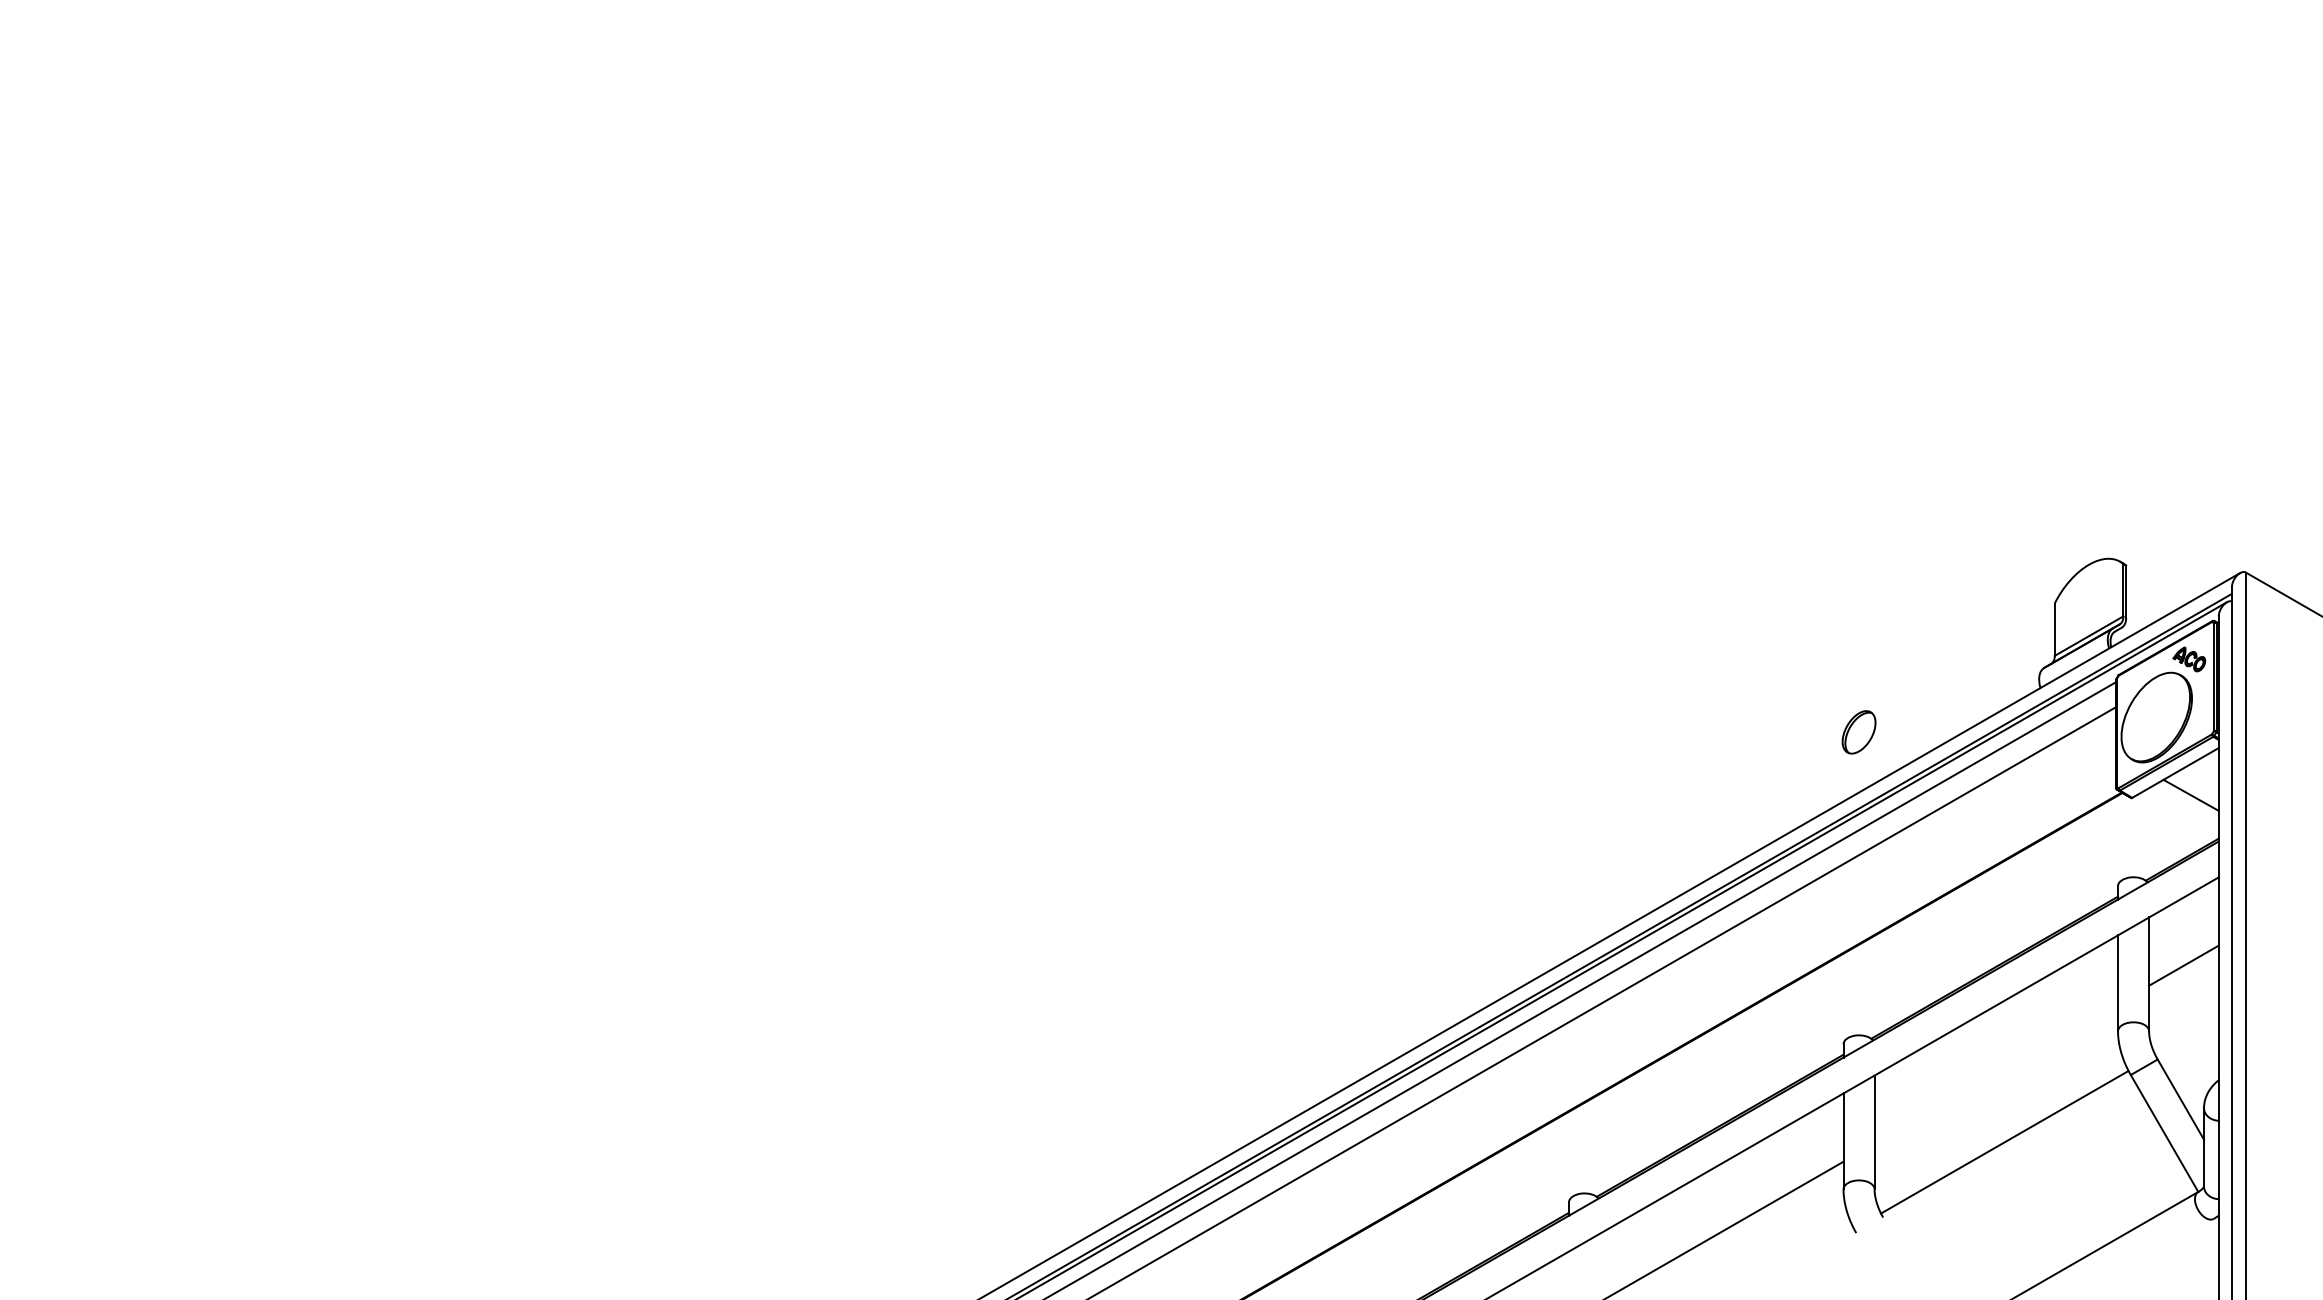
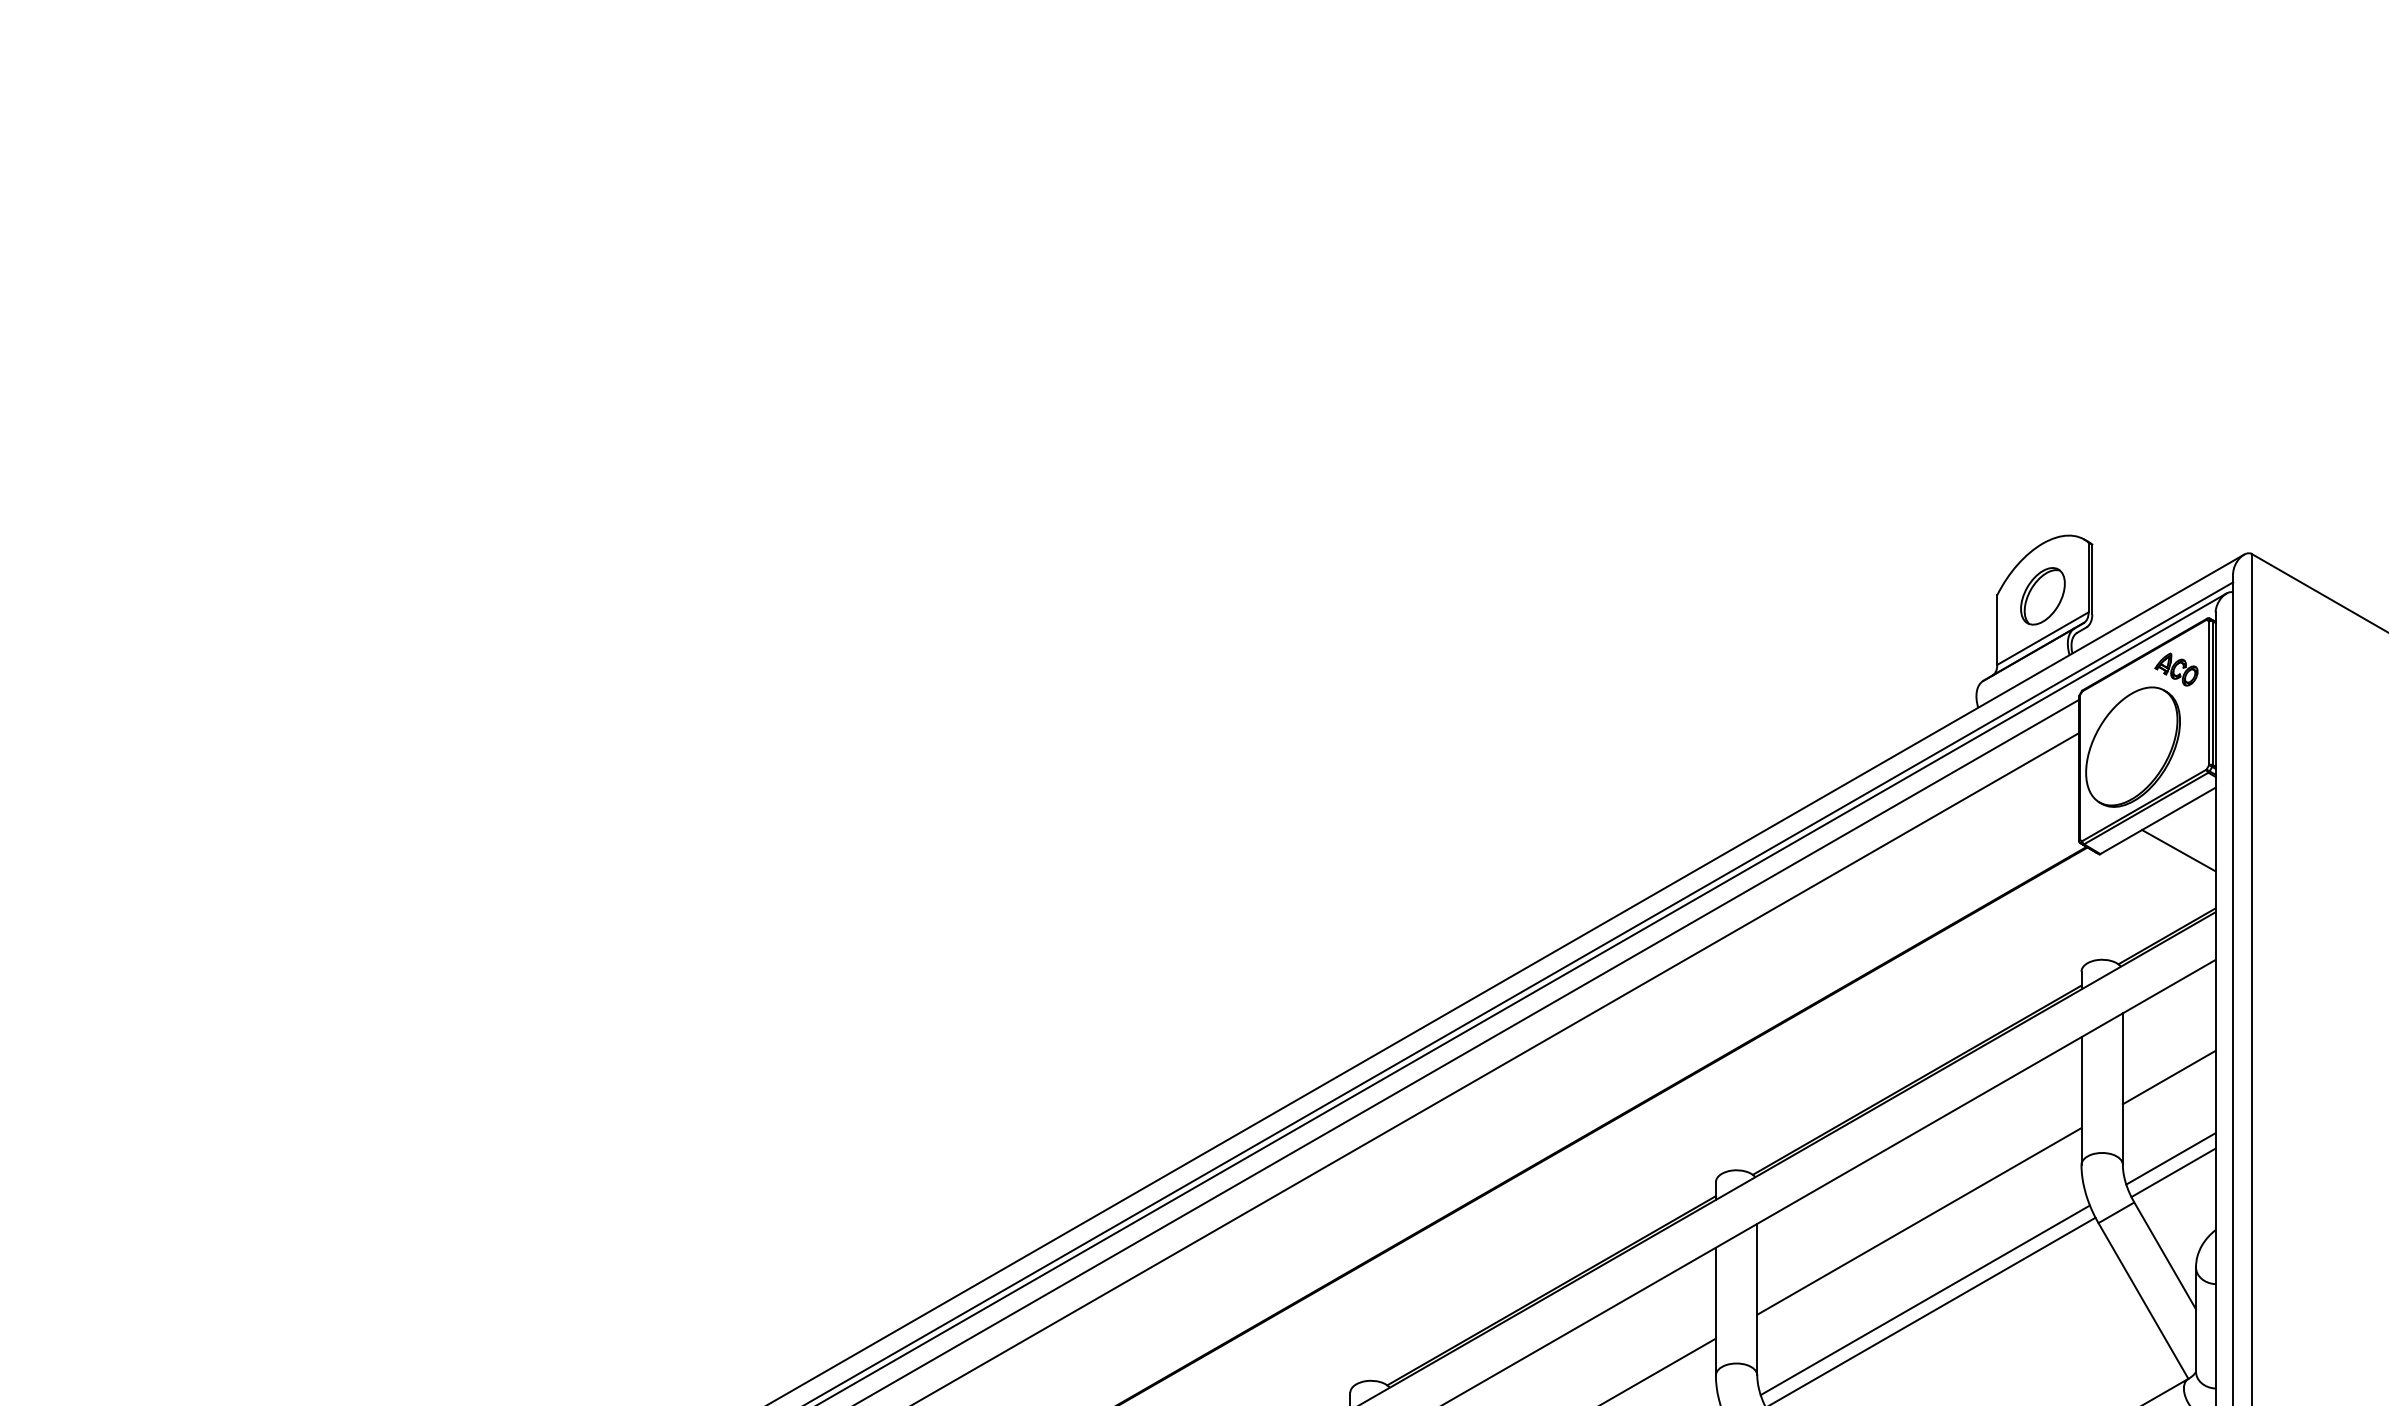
part: (1858, 732) -> (2042, 596), moved
line: (2184, 1026) -> (2170, 1158), added
line: (2186, 1037) -> (2172, 1173), added
line: (1996, 1073) -> (1919, 1221), added
line: (2000, 1132) -> (1924, 1299), added

